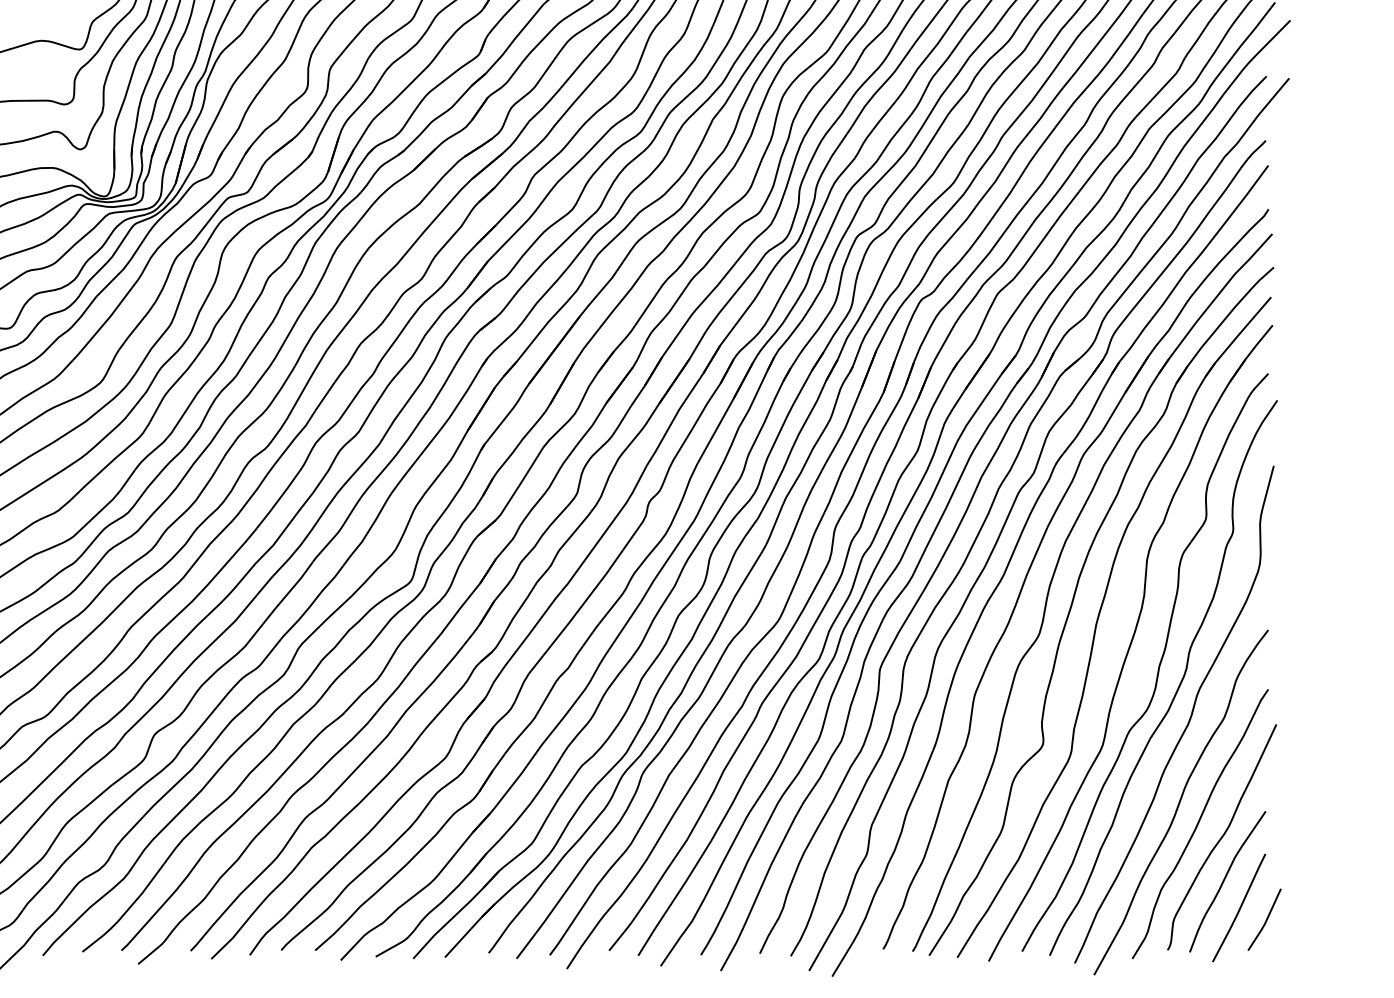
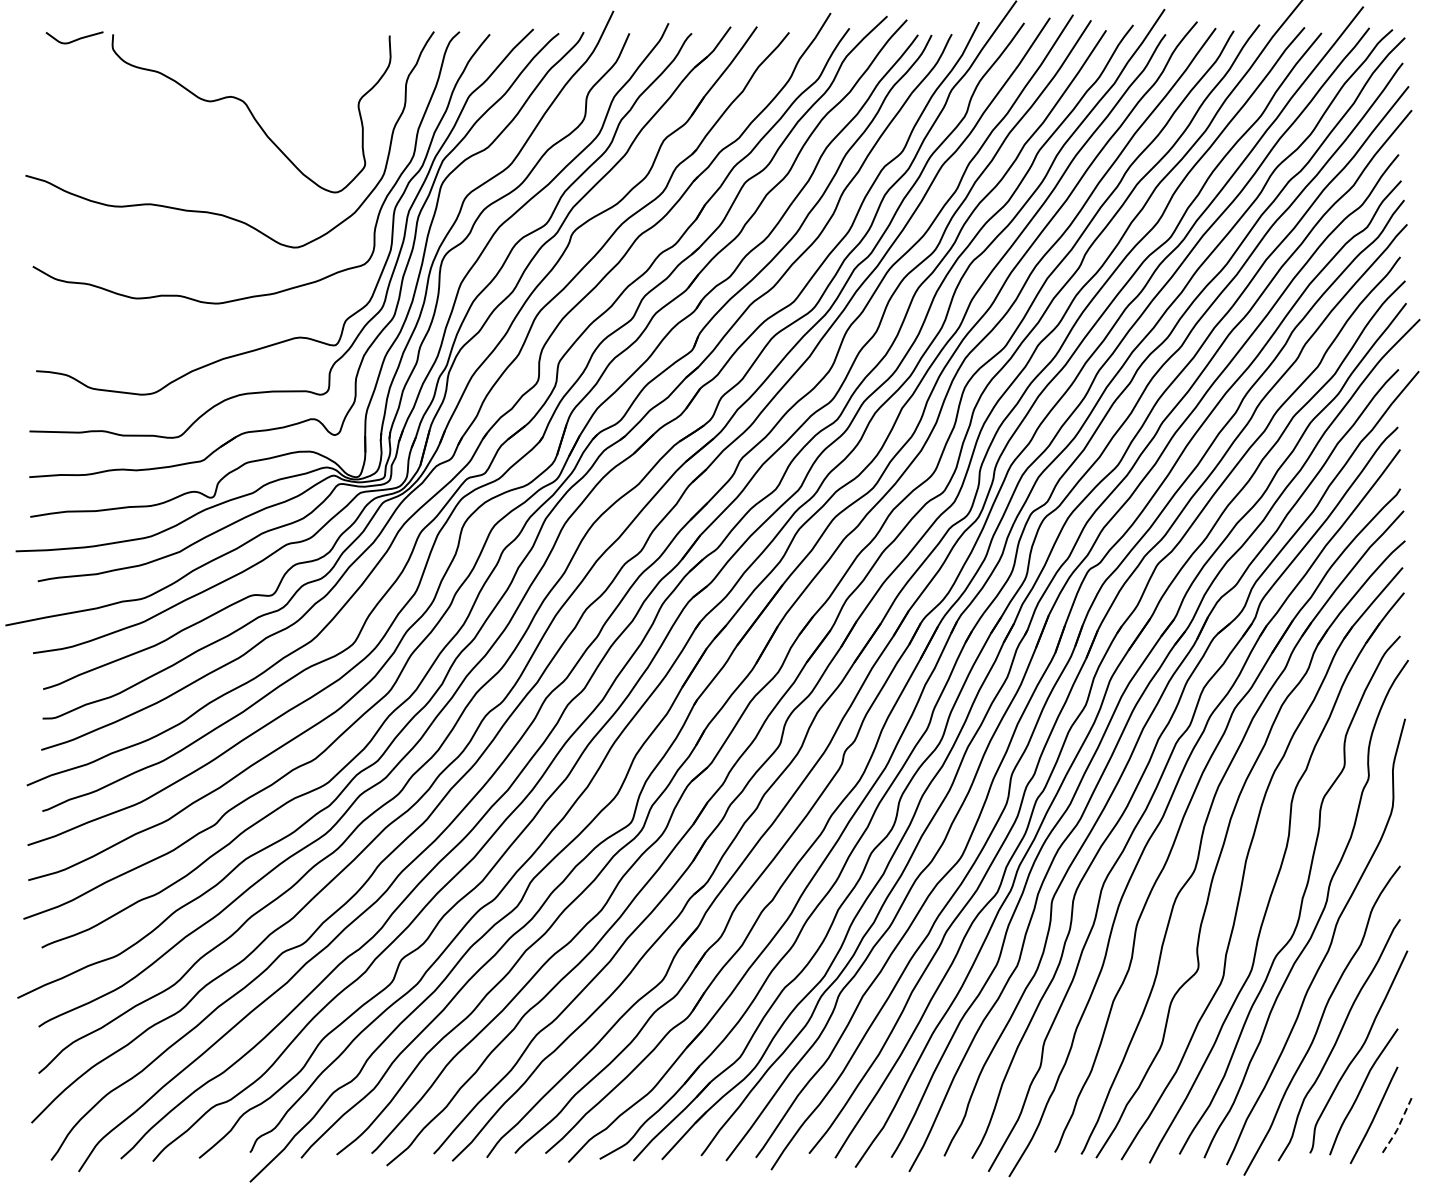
line: (1266, 921) -> (1398, 1127), solid -> dashed

